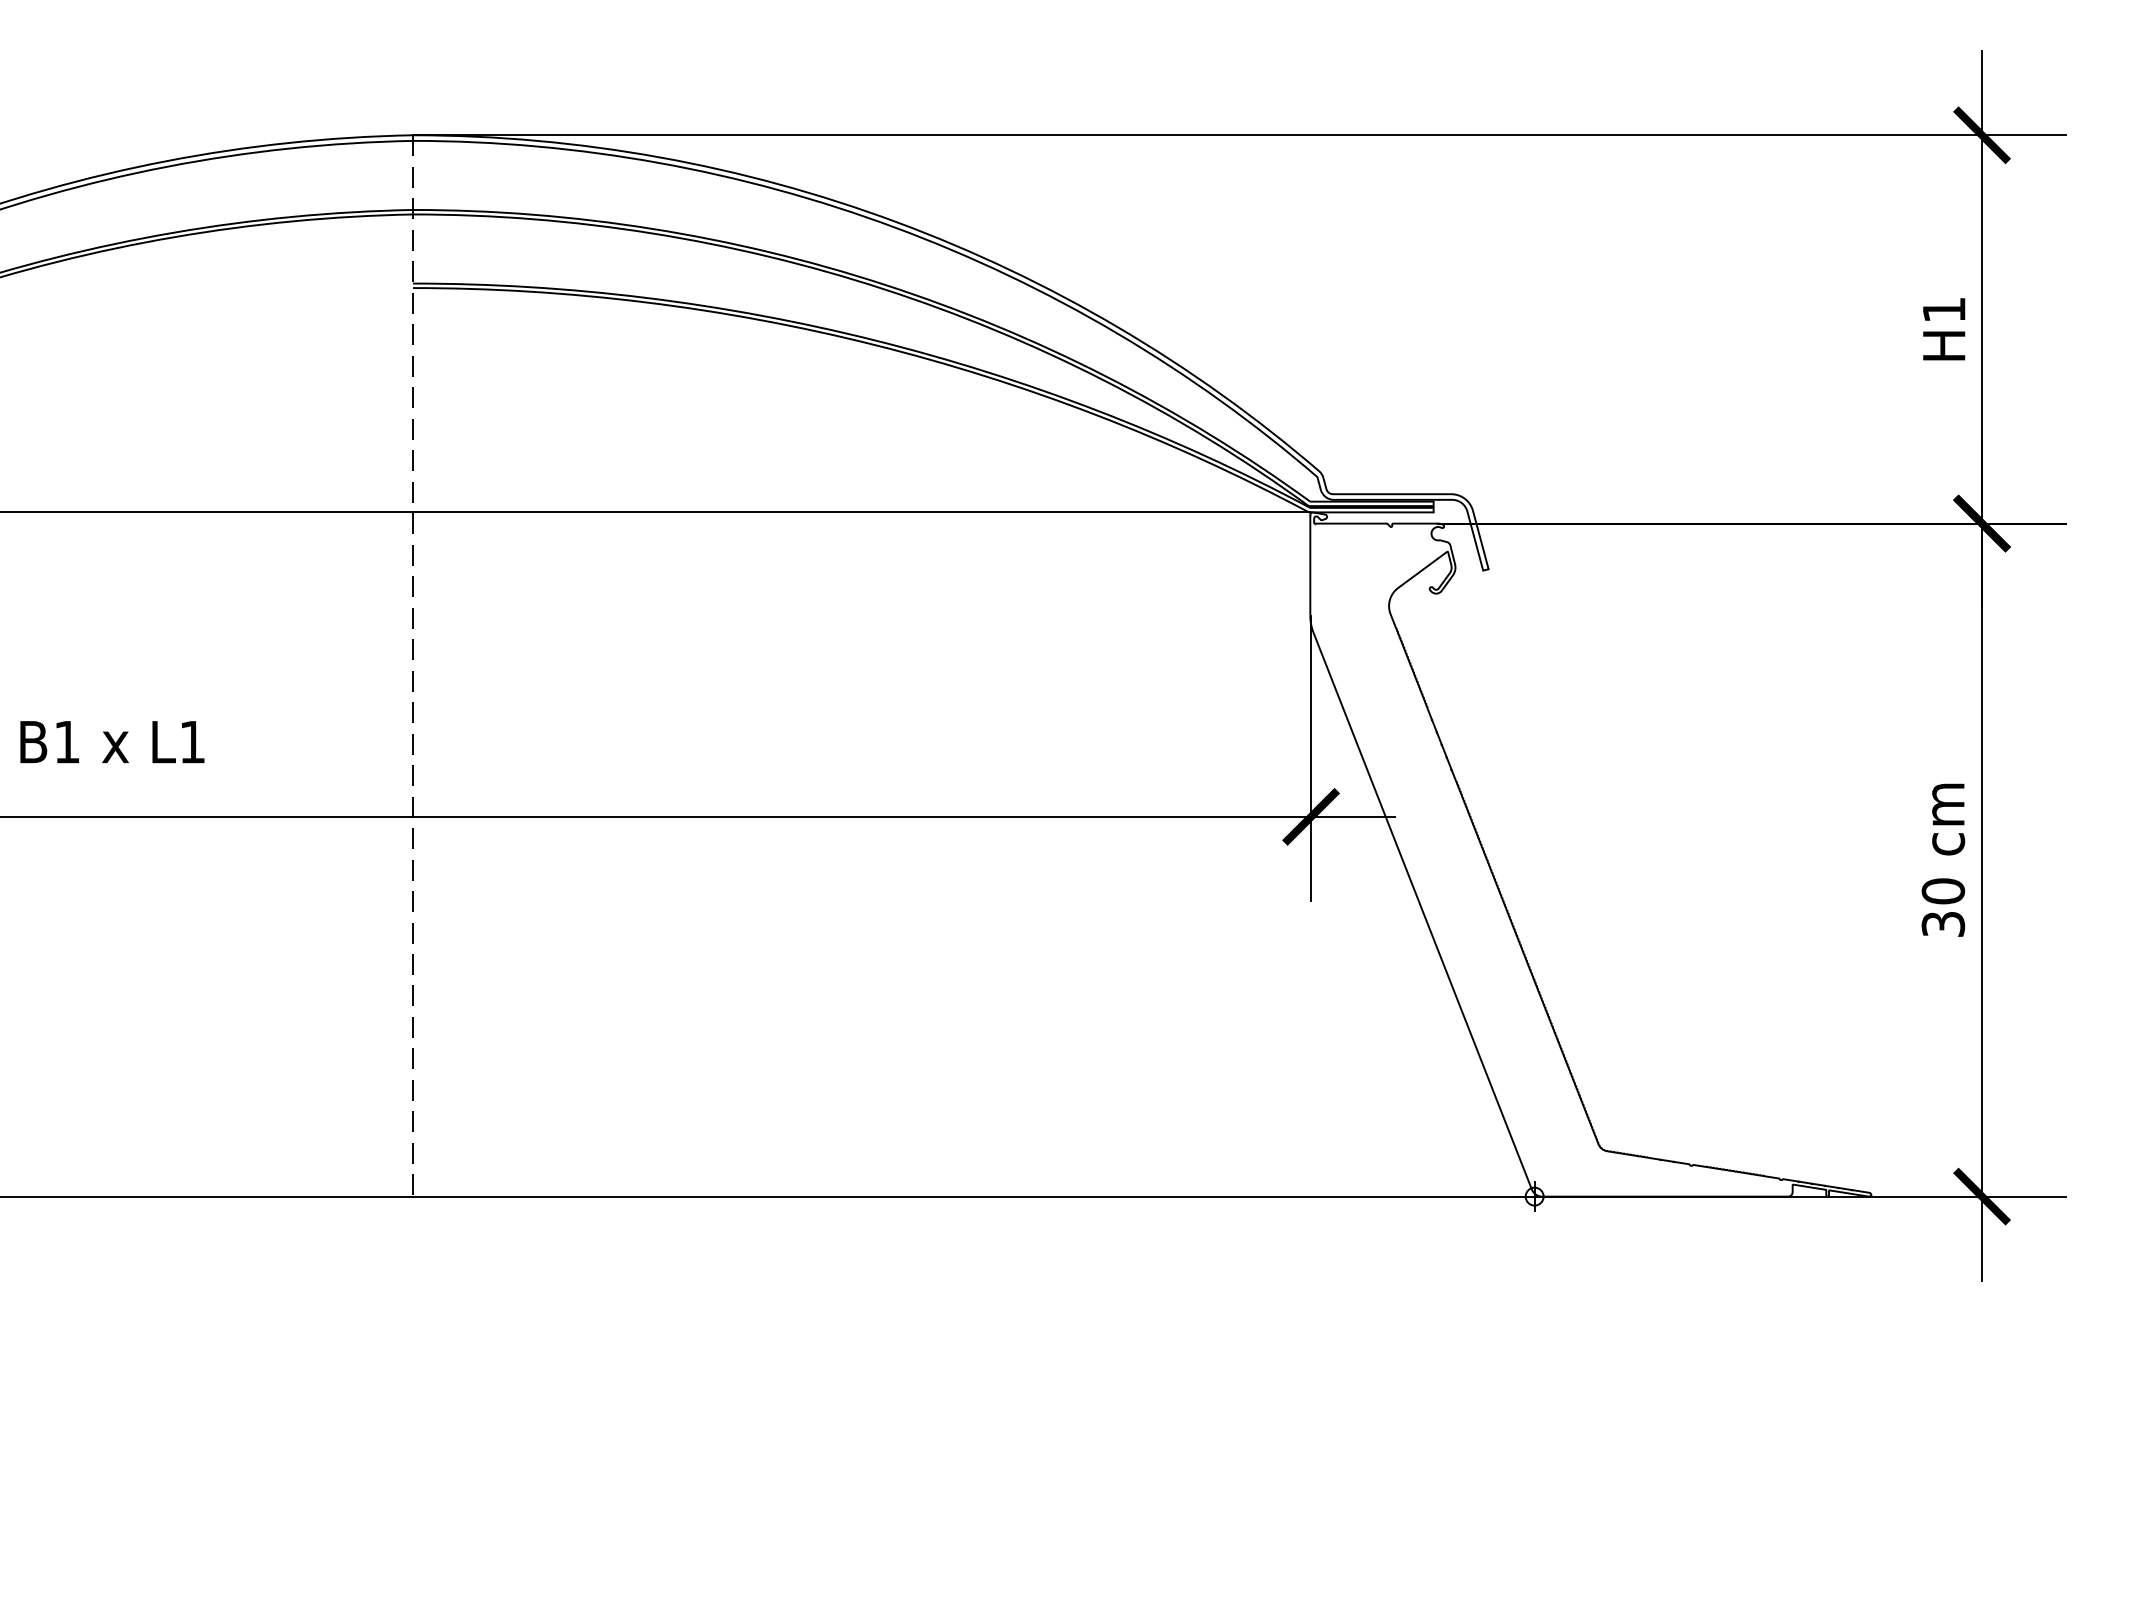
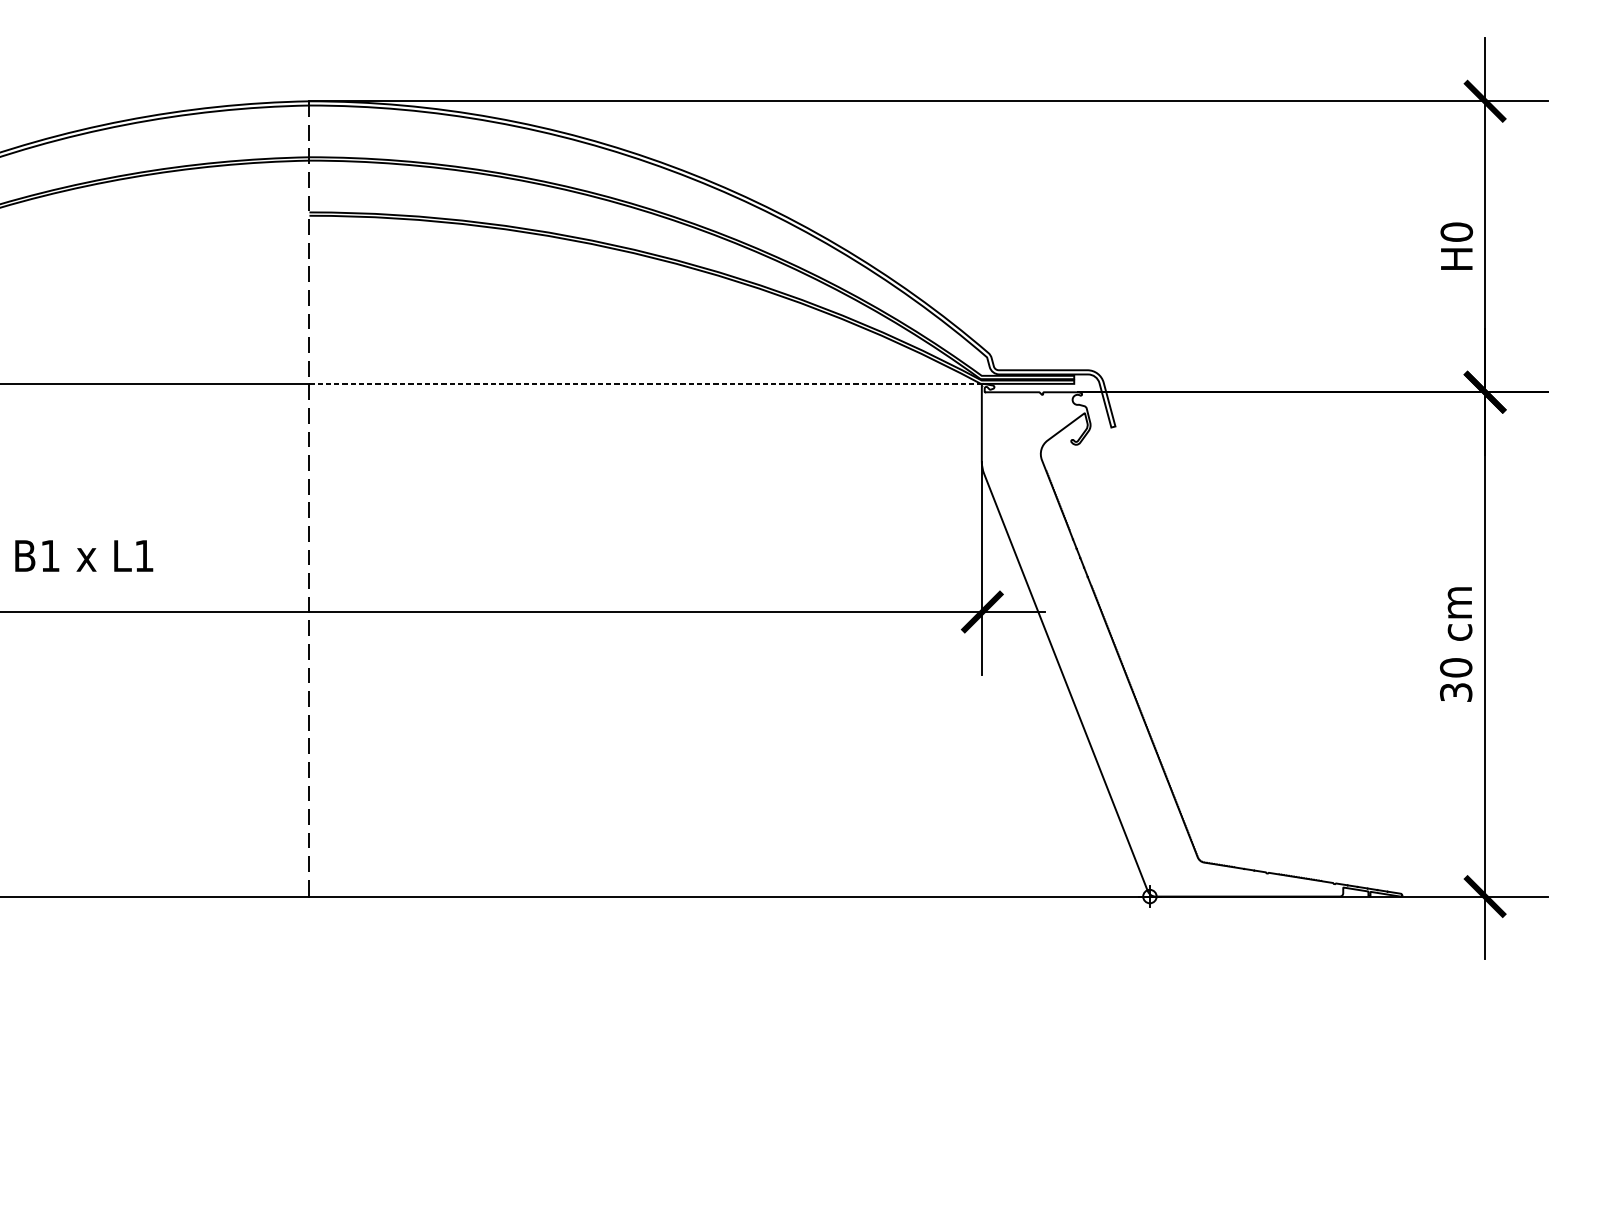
text: (1943, 309) -> (1456, 231), H1 -> H0
line: (861, 512) -> (645, 383), solid -> dashed

